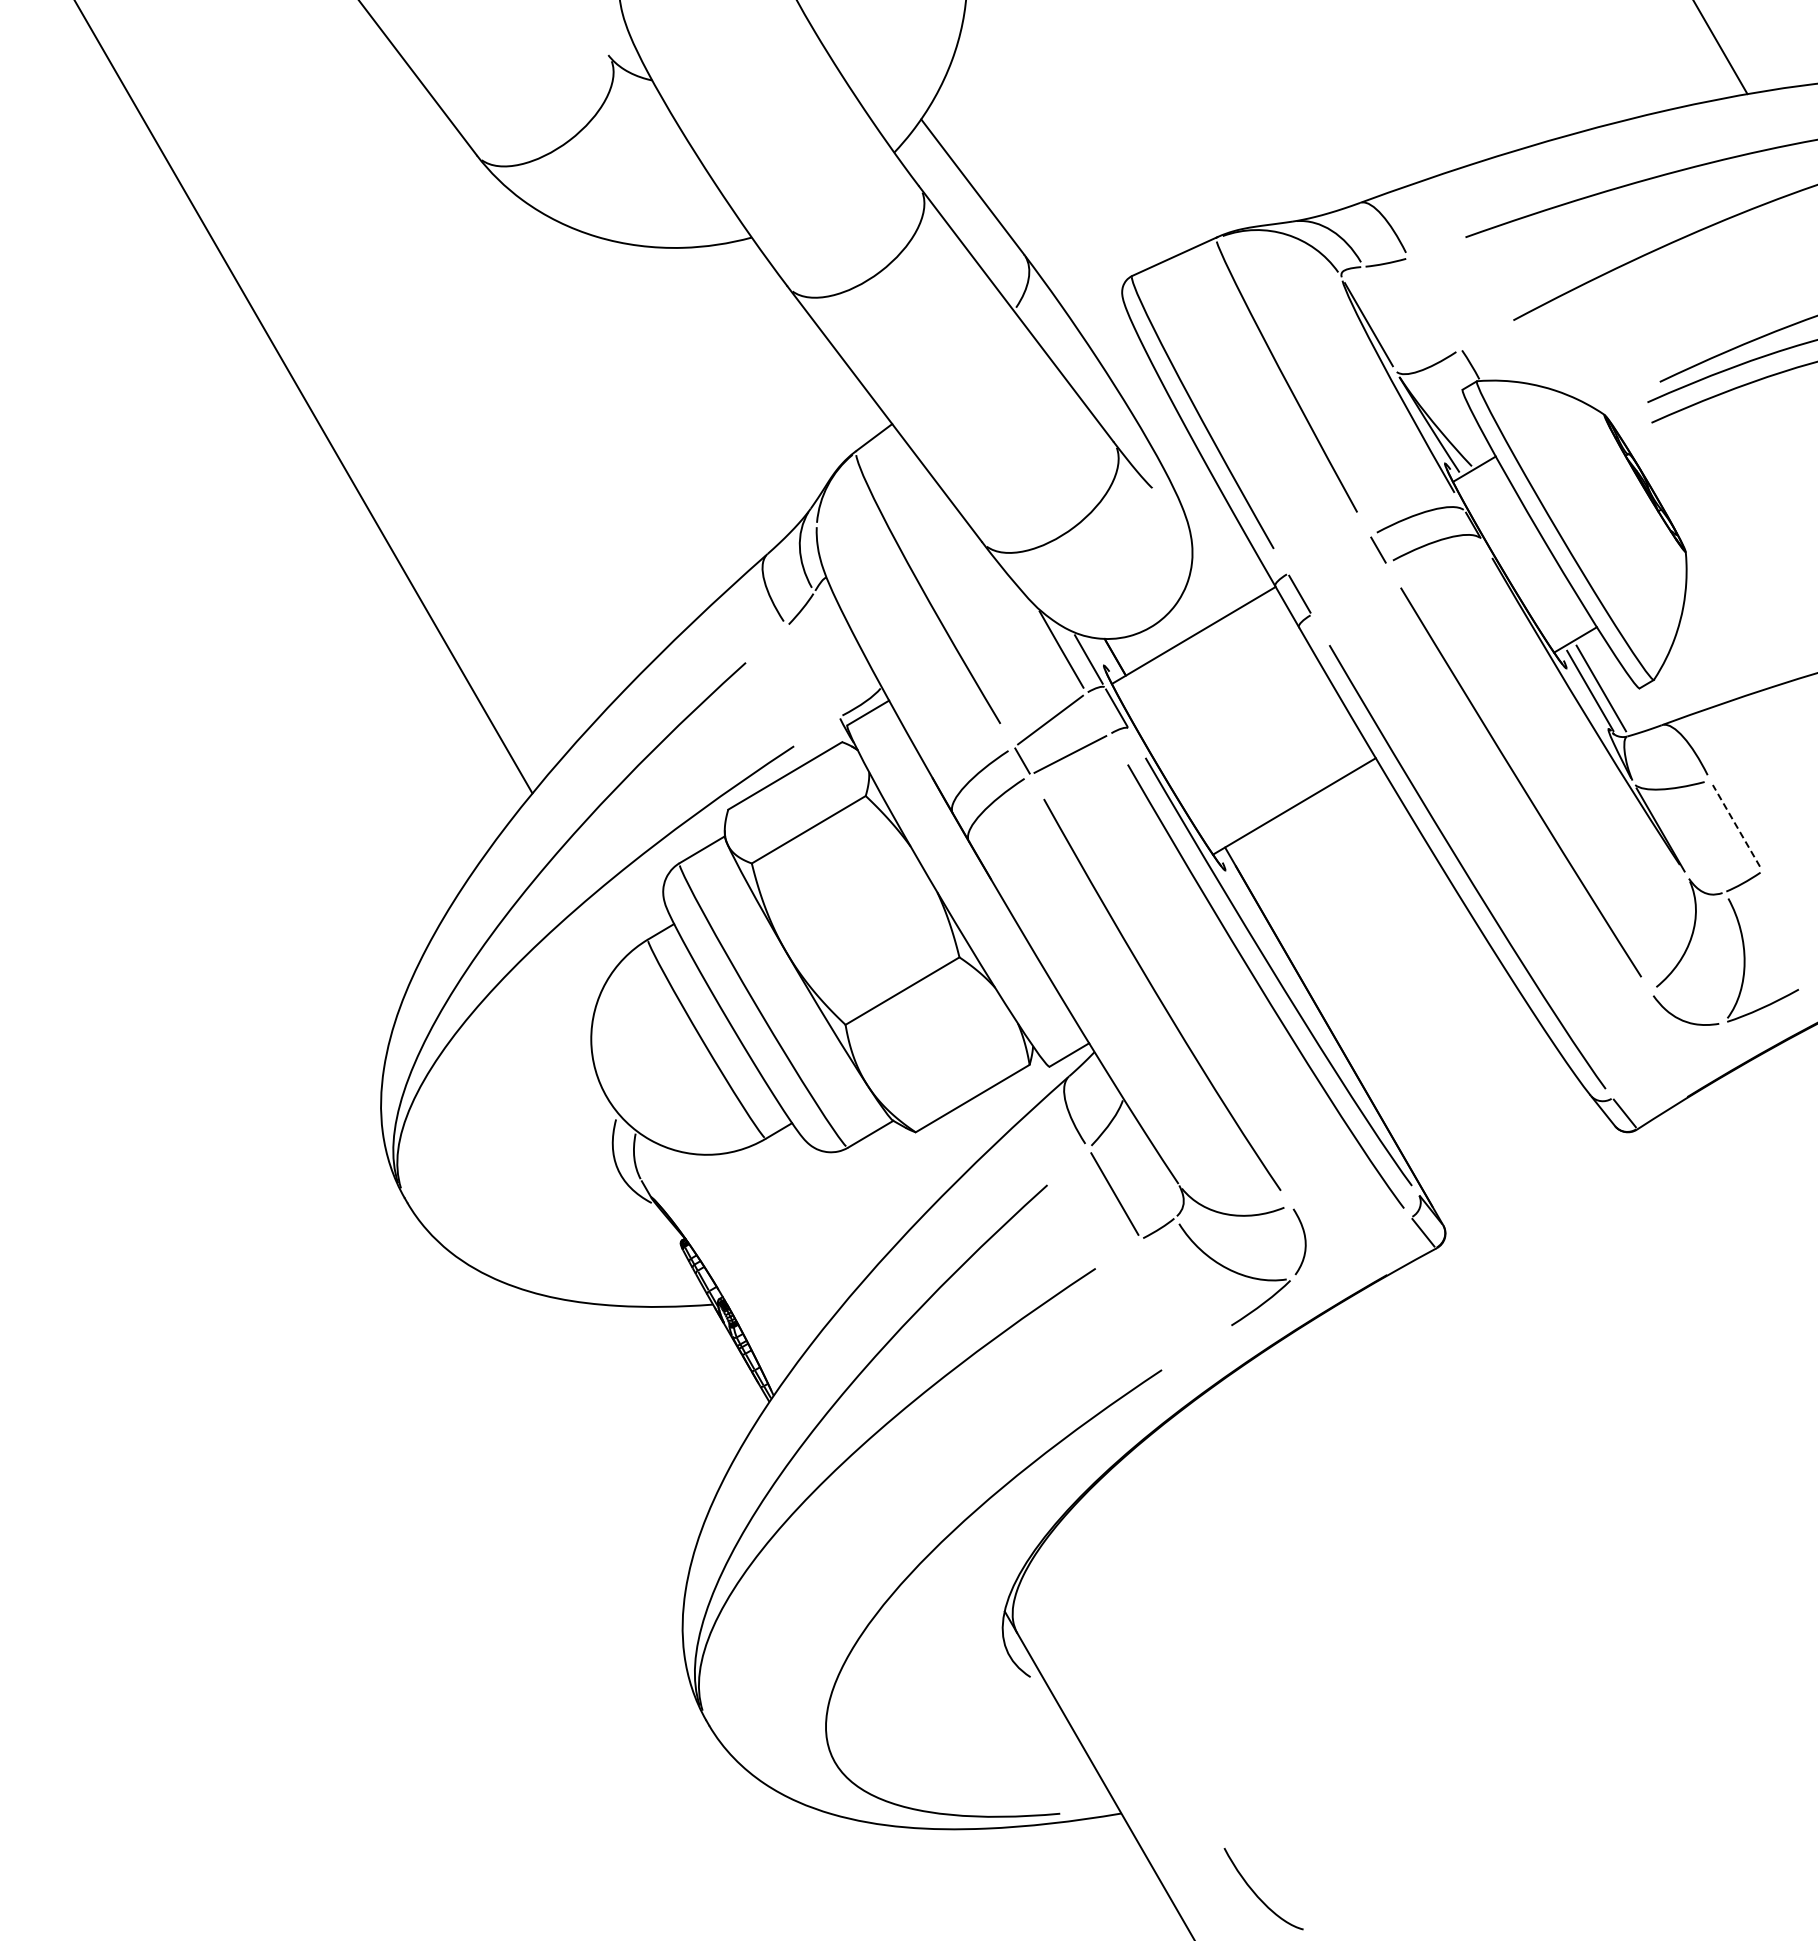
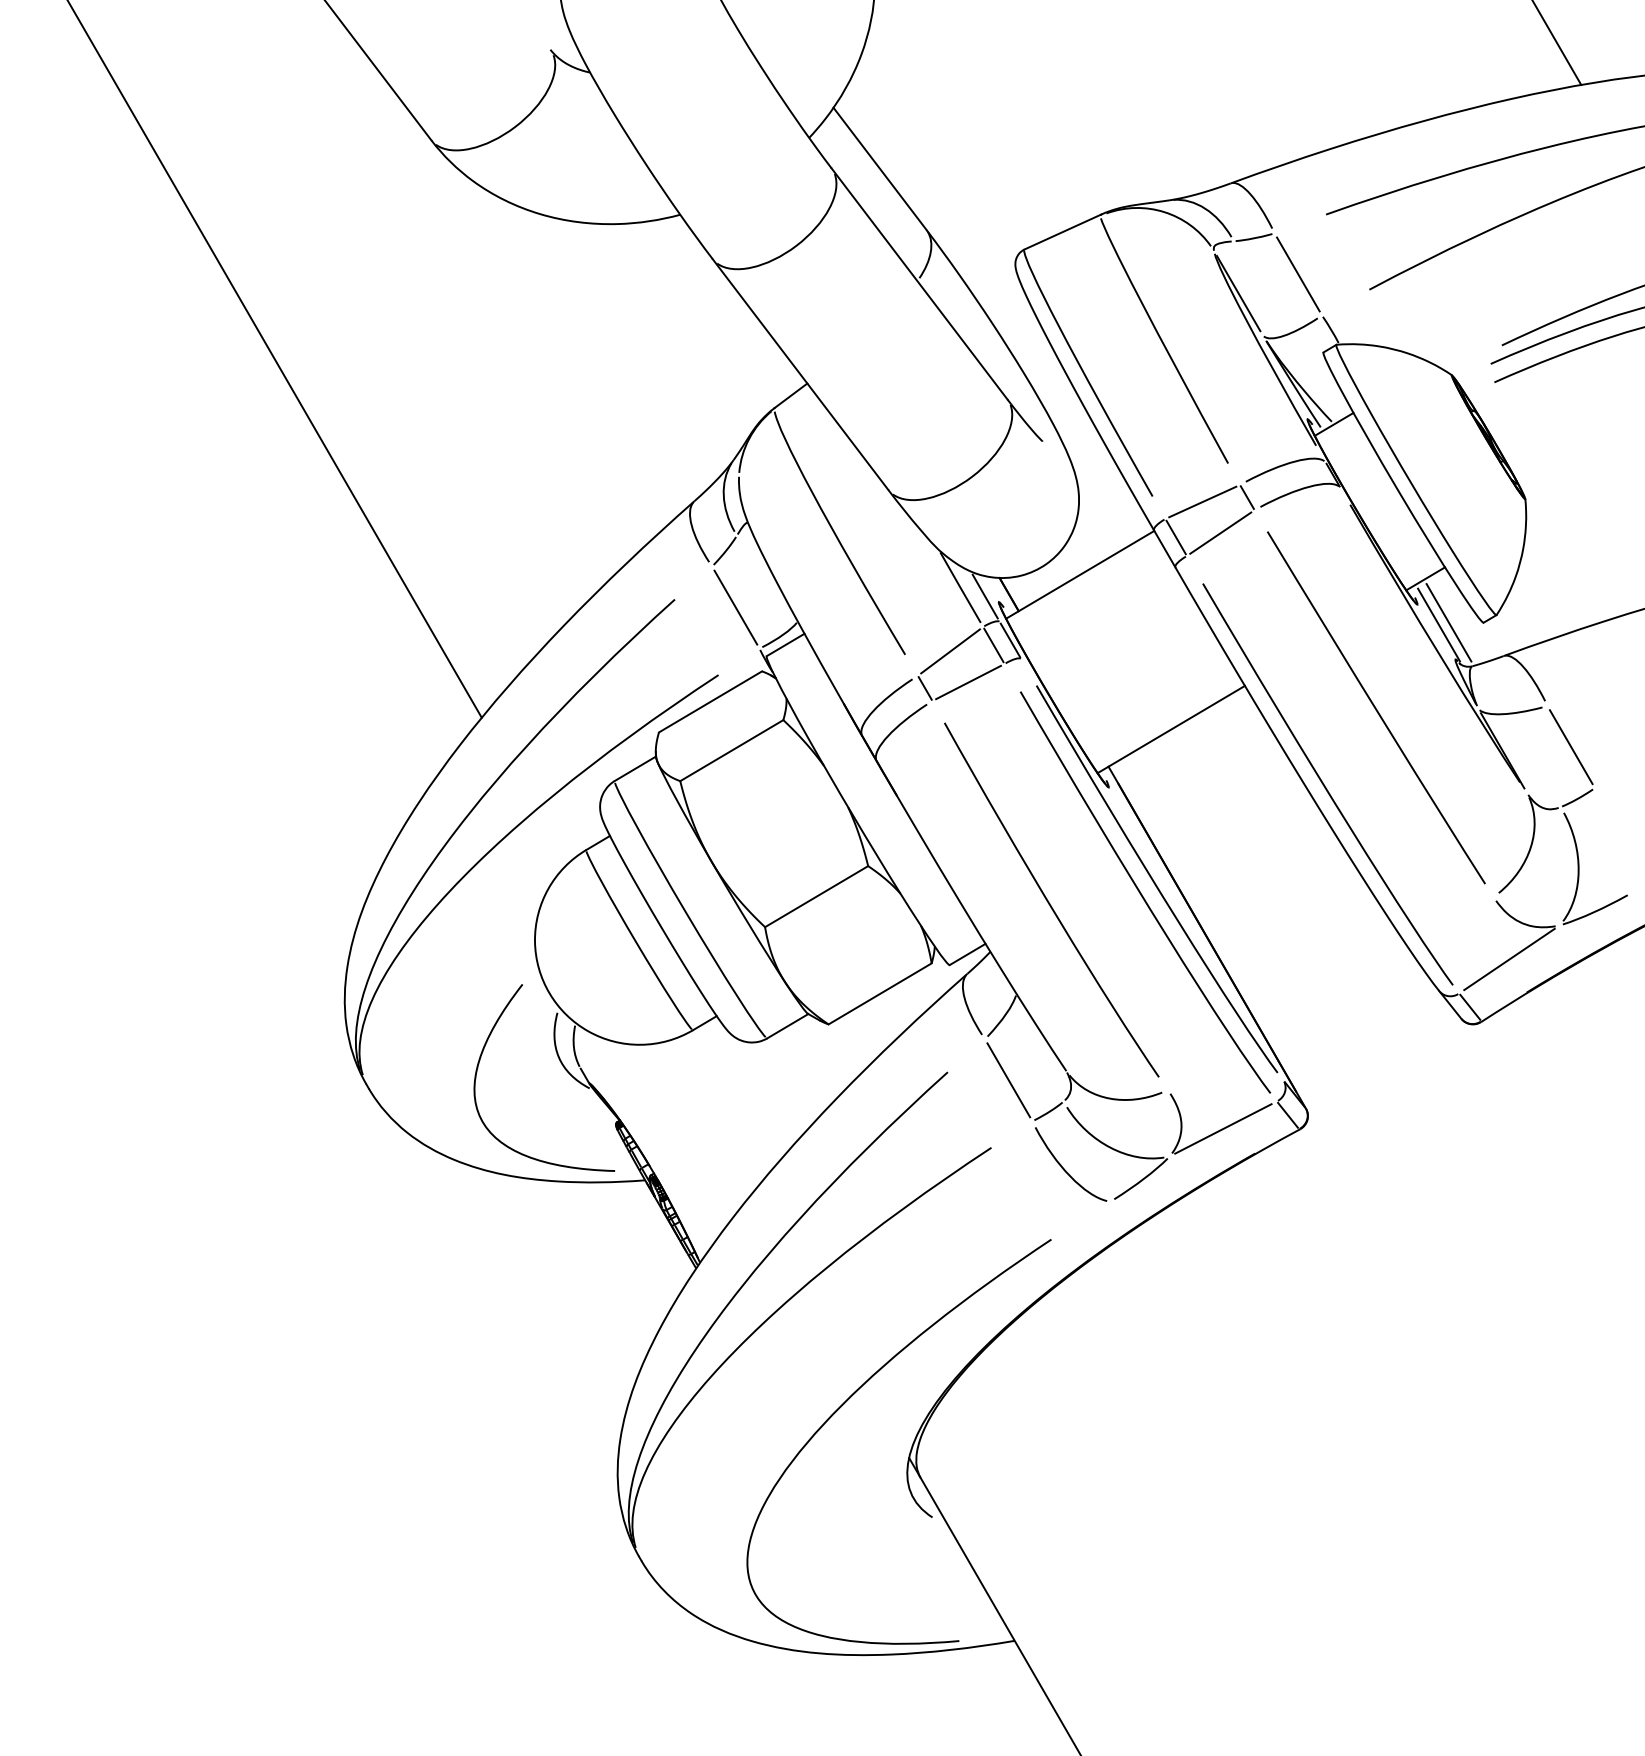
line: (1434, 303) -> (1298, 274), added
line: (1329, 554) -> (1203, 501), added
line: (1348, 589) -> (1220, 533), added
line: (812, 671) -> (735, 607), added
line: (1098, 713) -> (993, 645), added
line: (1736, 825) -> (1571, 746), dashed -> solid
line: (1668, 1060) -> (1509, 959), added
curve: (534, 1162) -> (483, 1051), added
line: (1351, 1247) -> (1222, 1128), added
curve: (1256, 1893) -> (1064, 1168), moved

